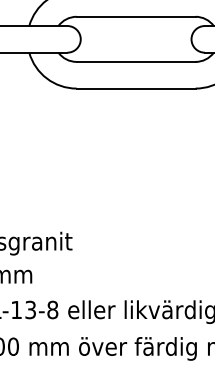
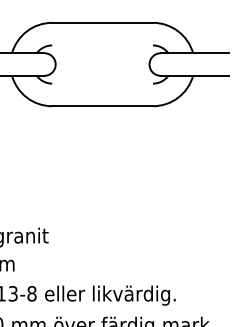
line: (136, 16) -> (102, 45), removed
line: (136, 61) -> (102, 83), removed

